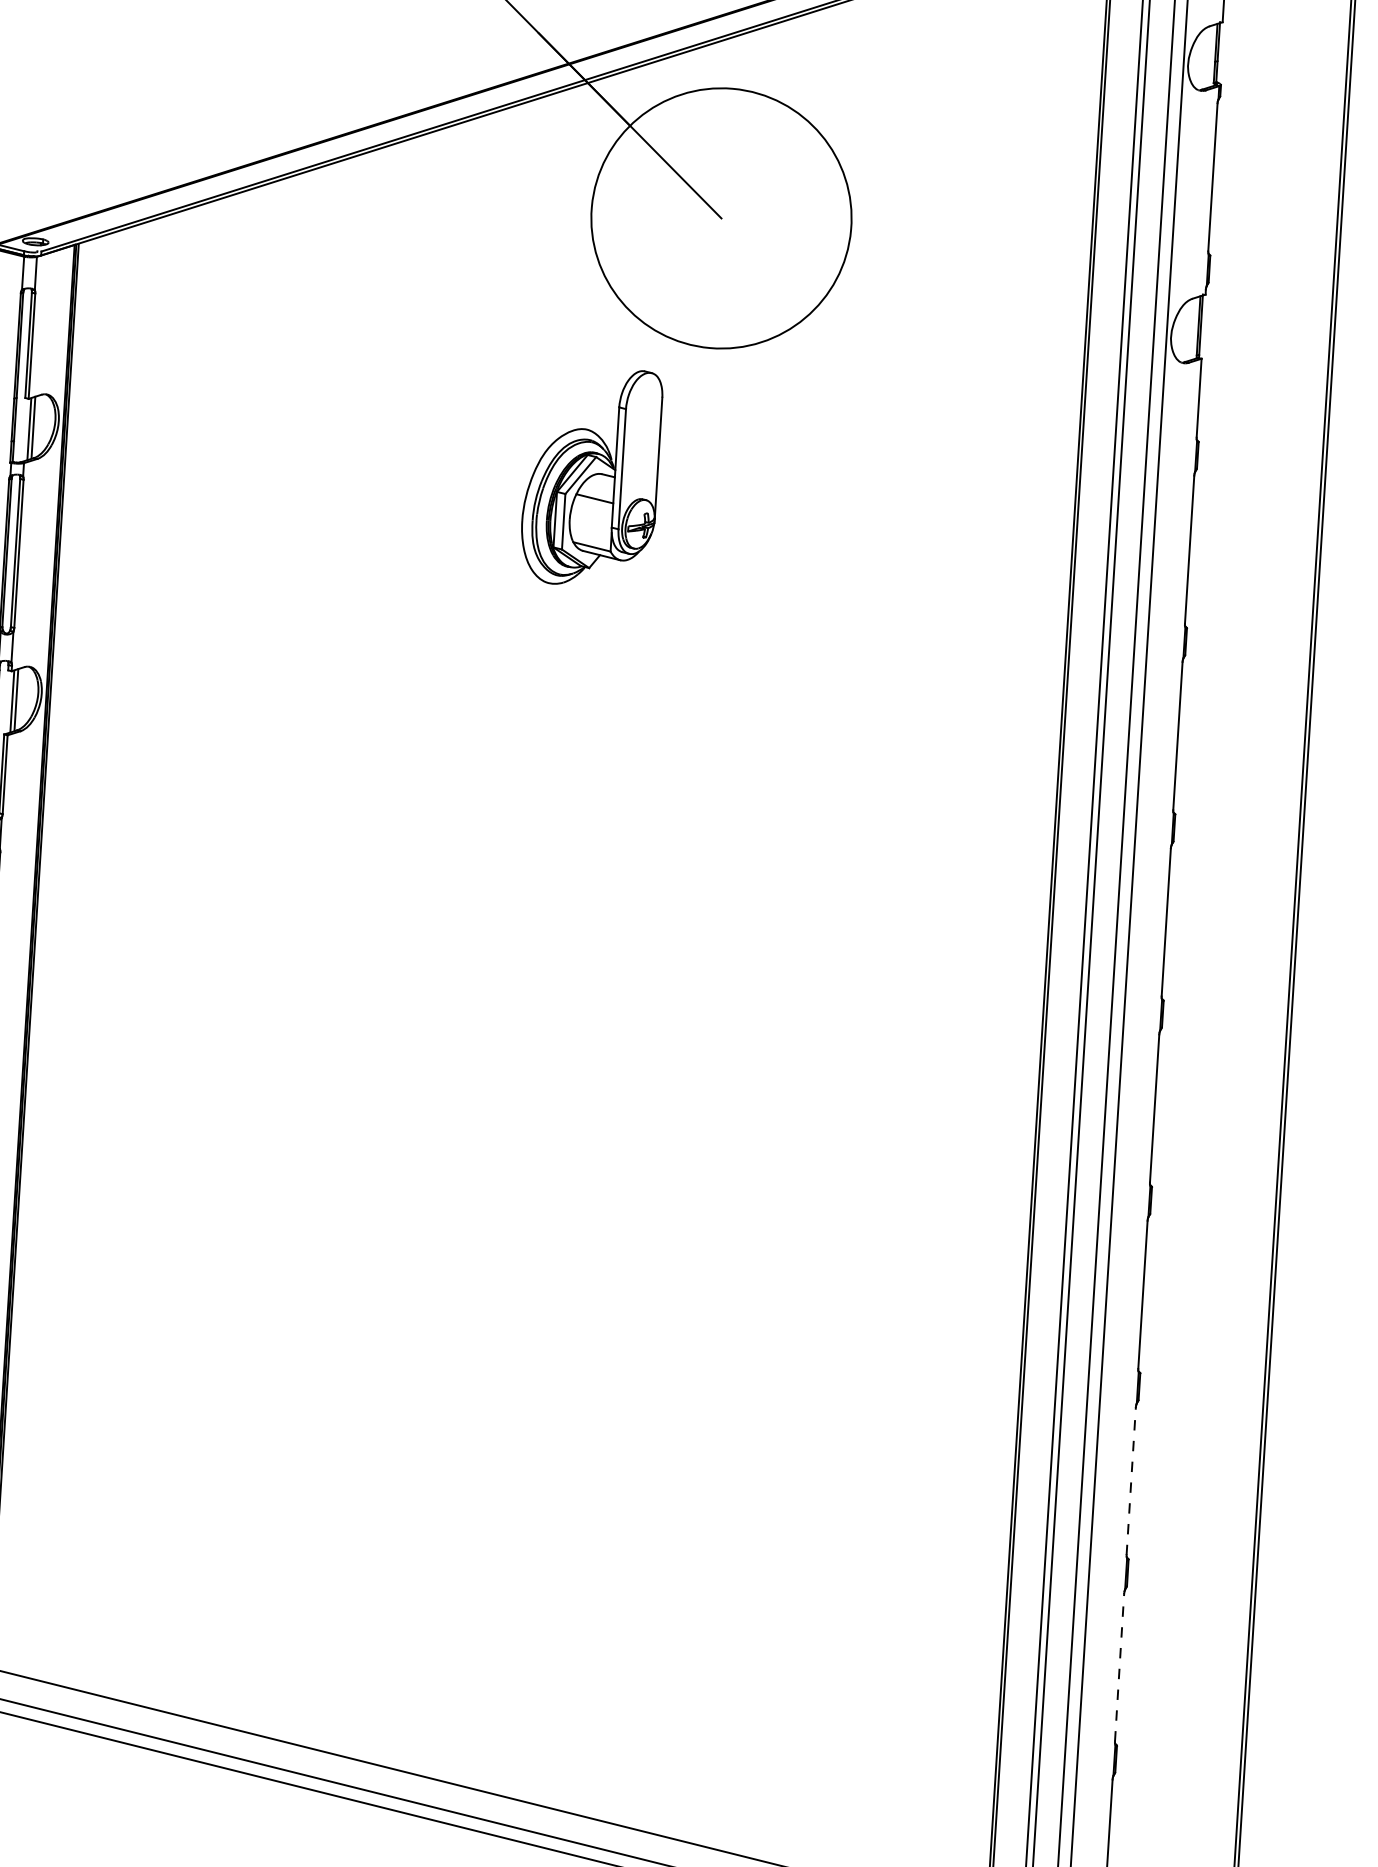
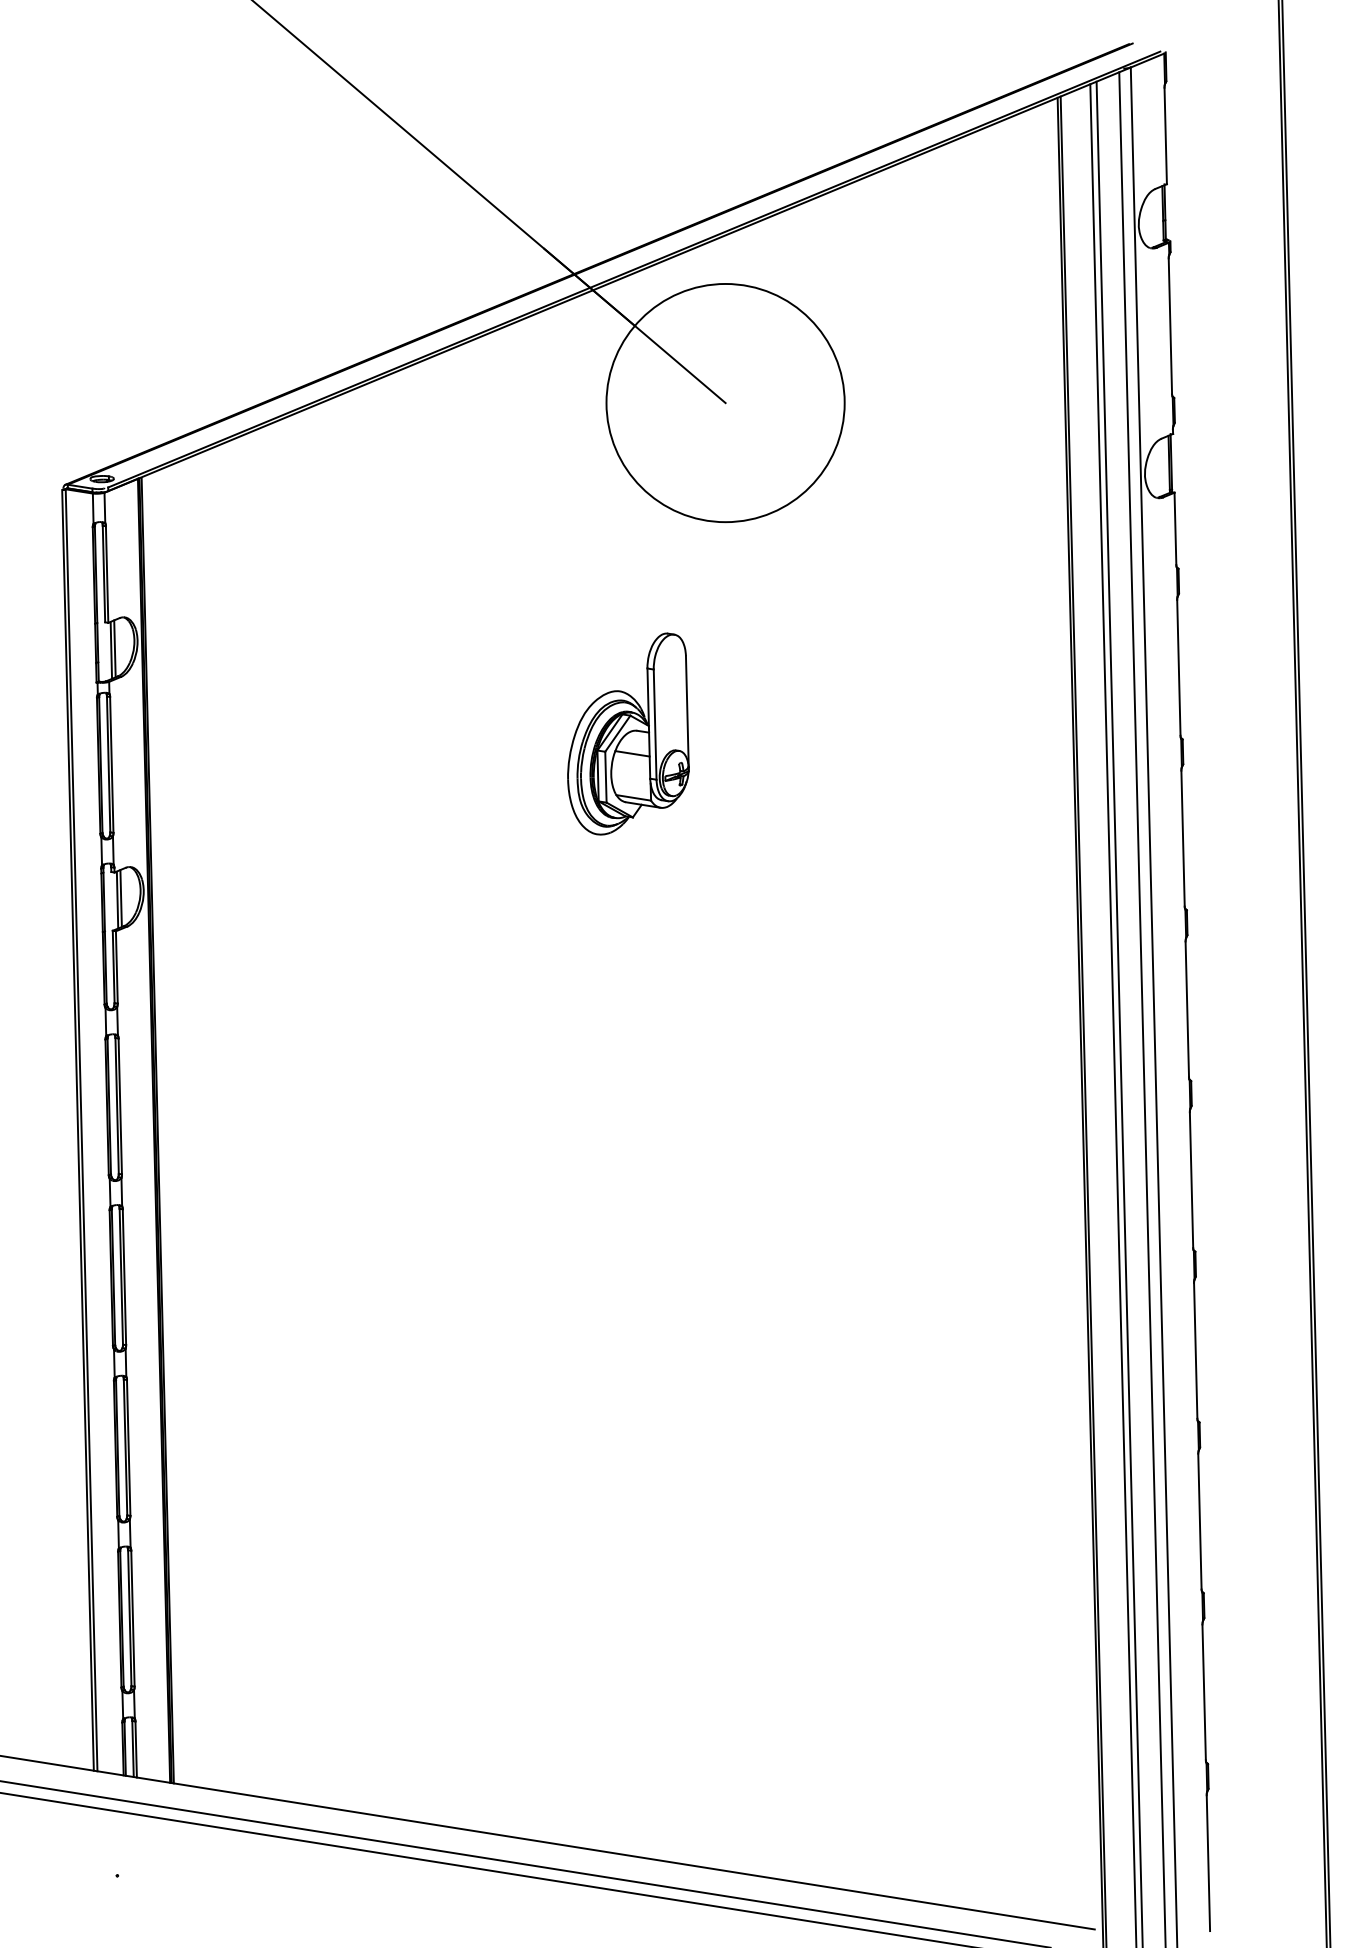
part: (592, 476) -> (628, 733), moved
line: (1130, 1480) -> (1199, 1521), dashed -> solid
line: (1119, 1667) -> (1204, 1692), dashed -> solid

